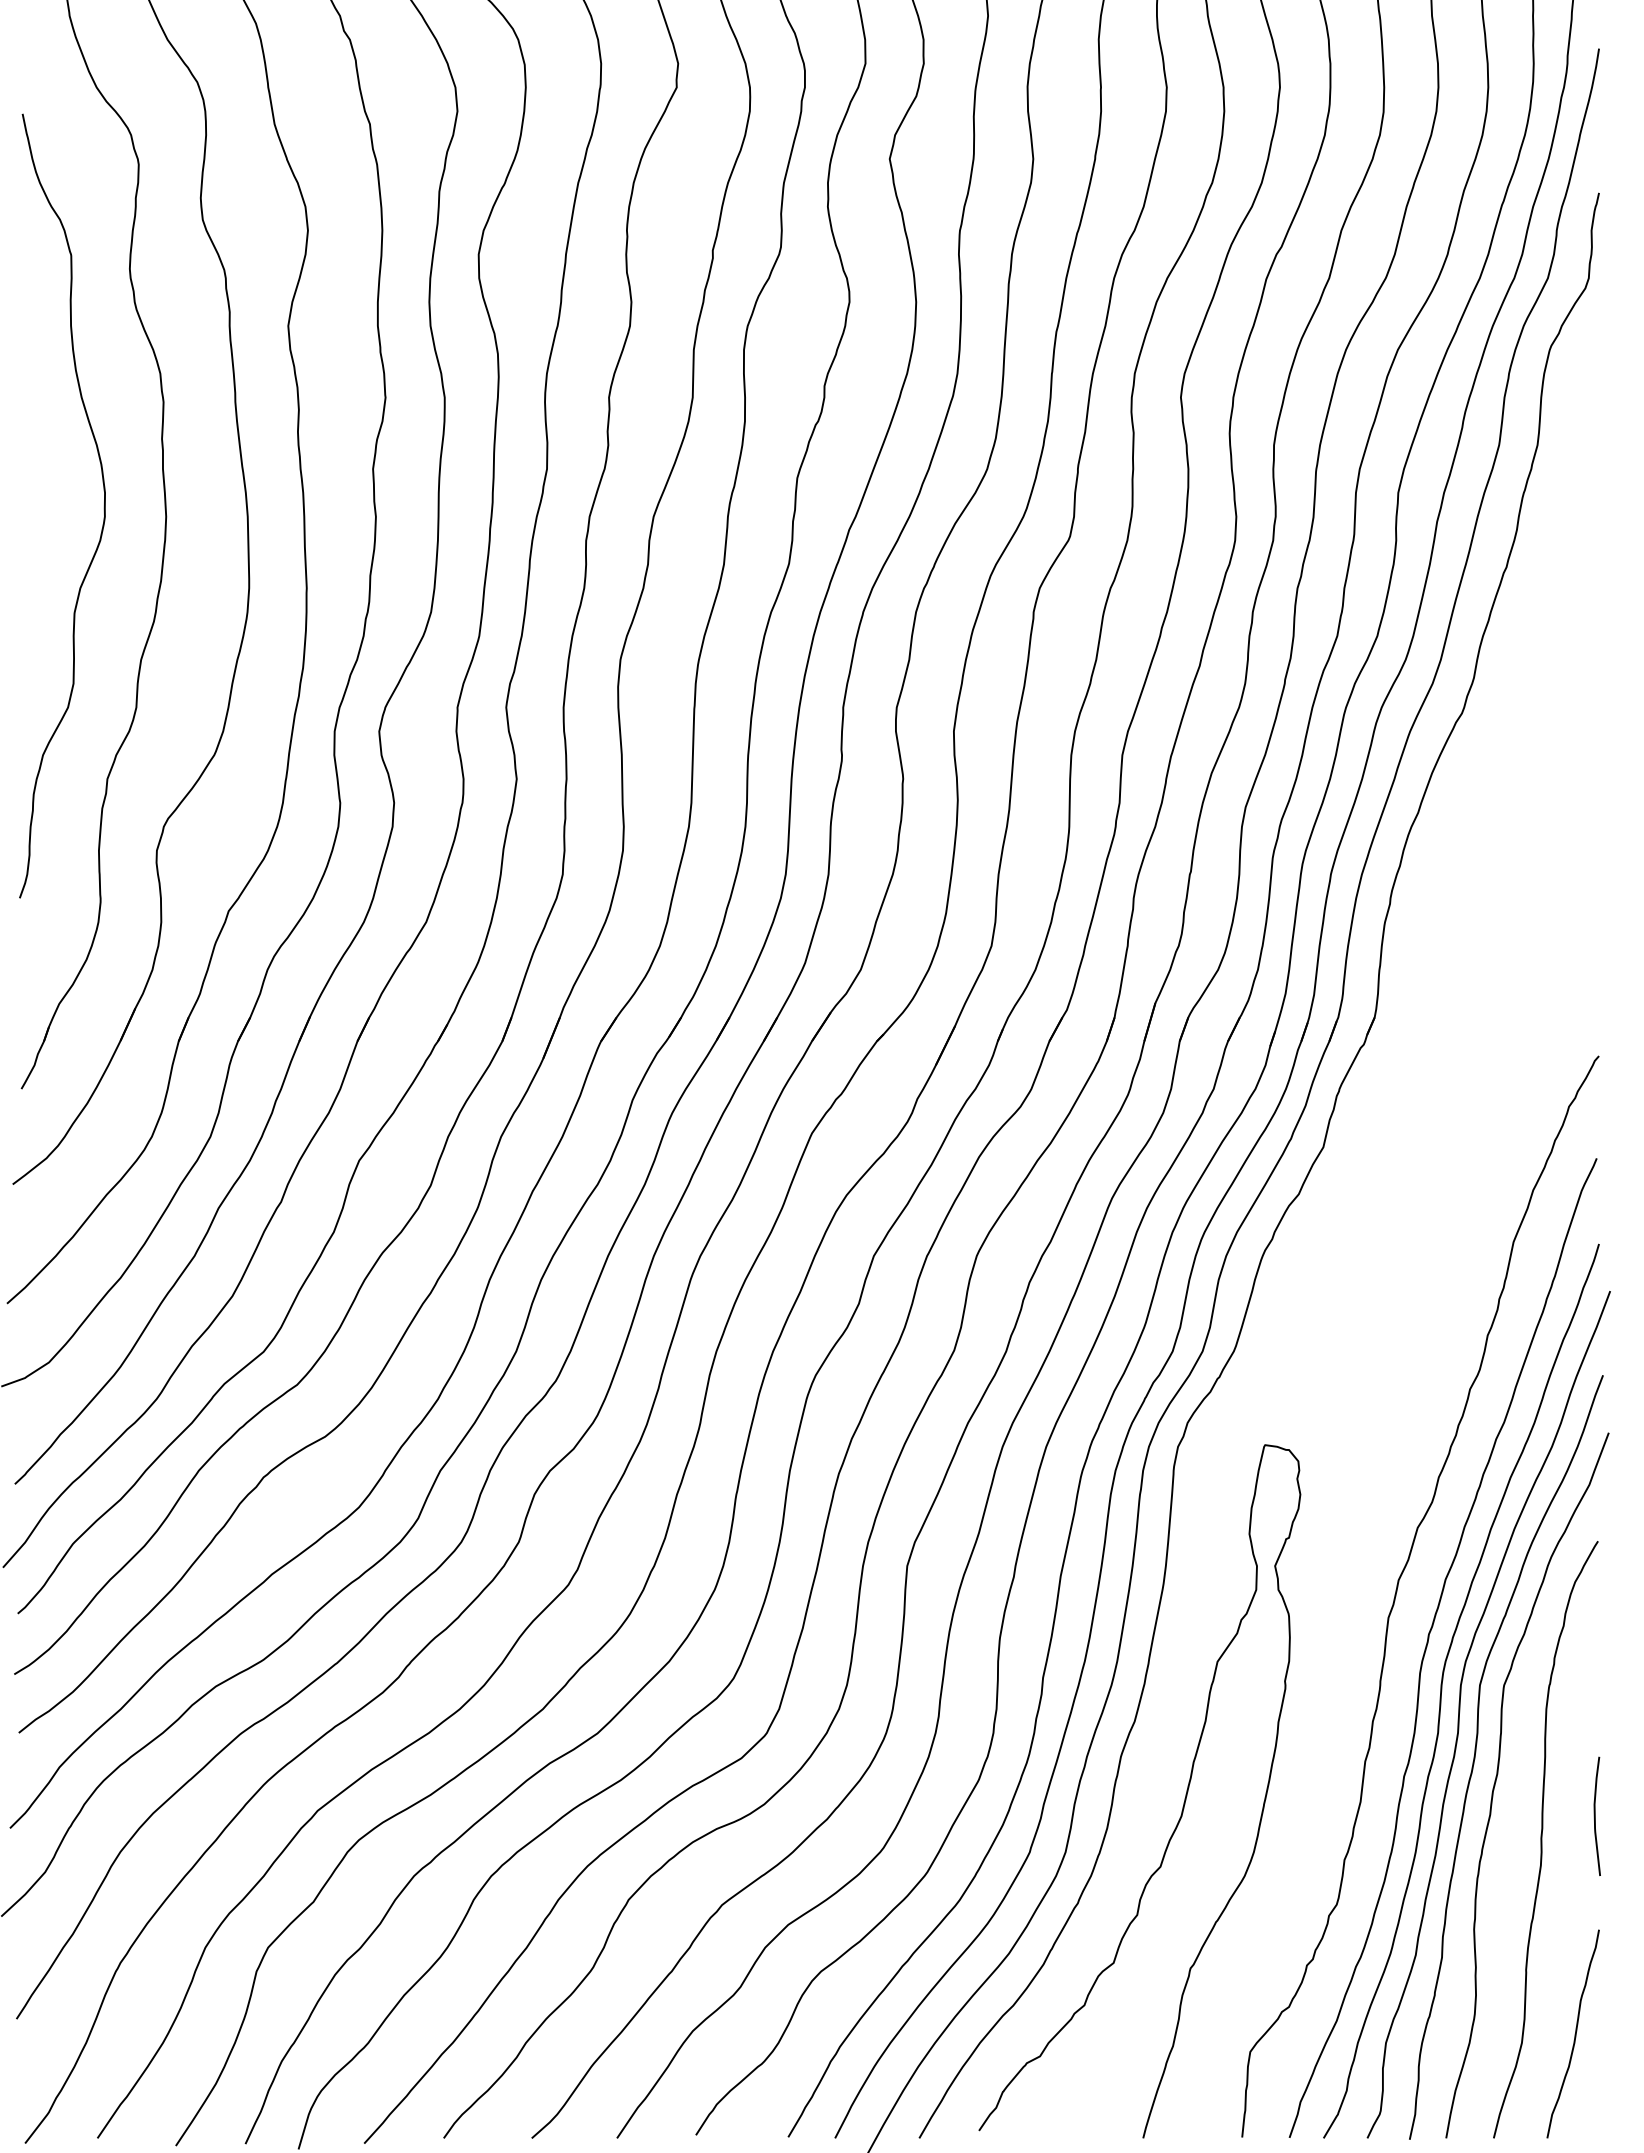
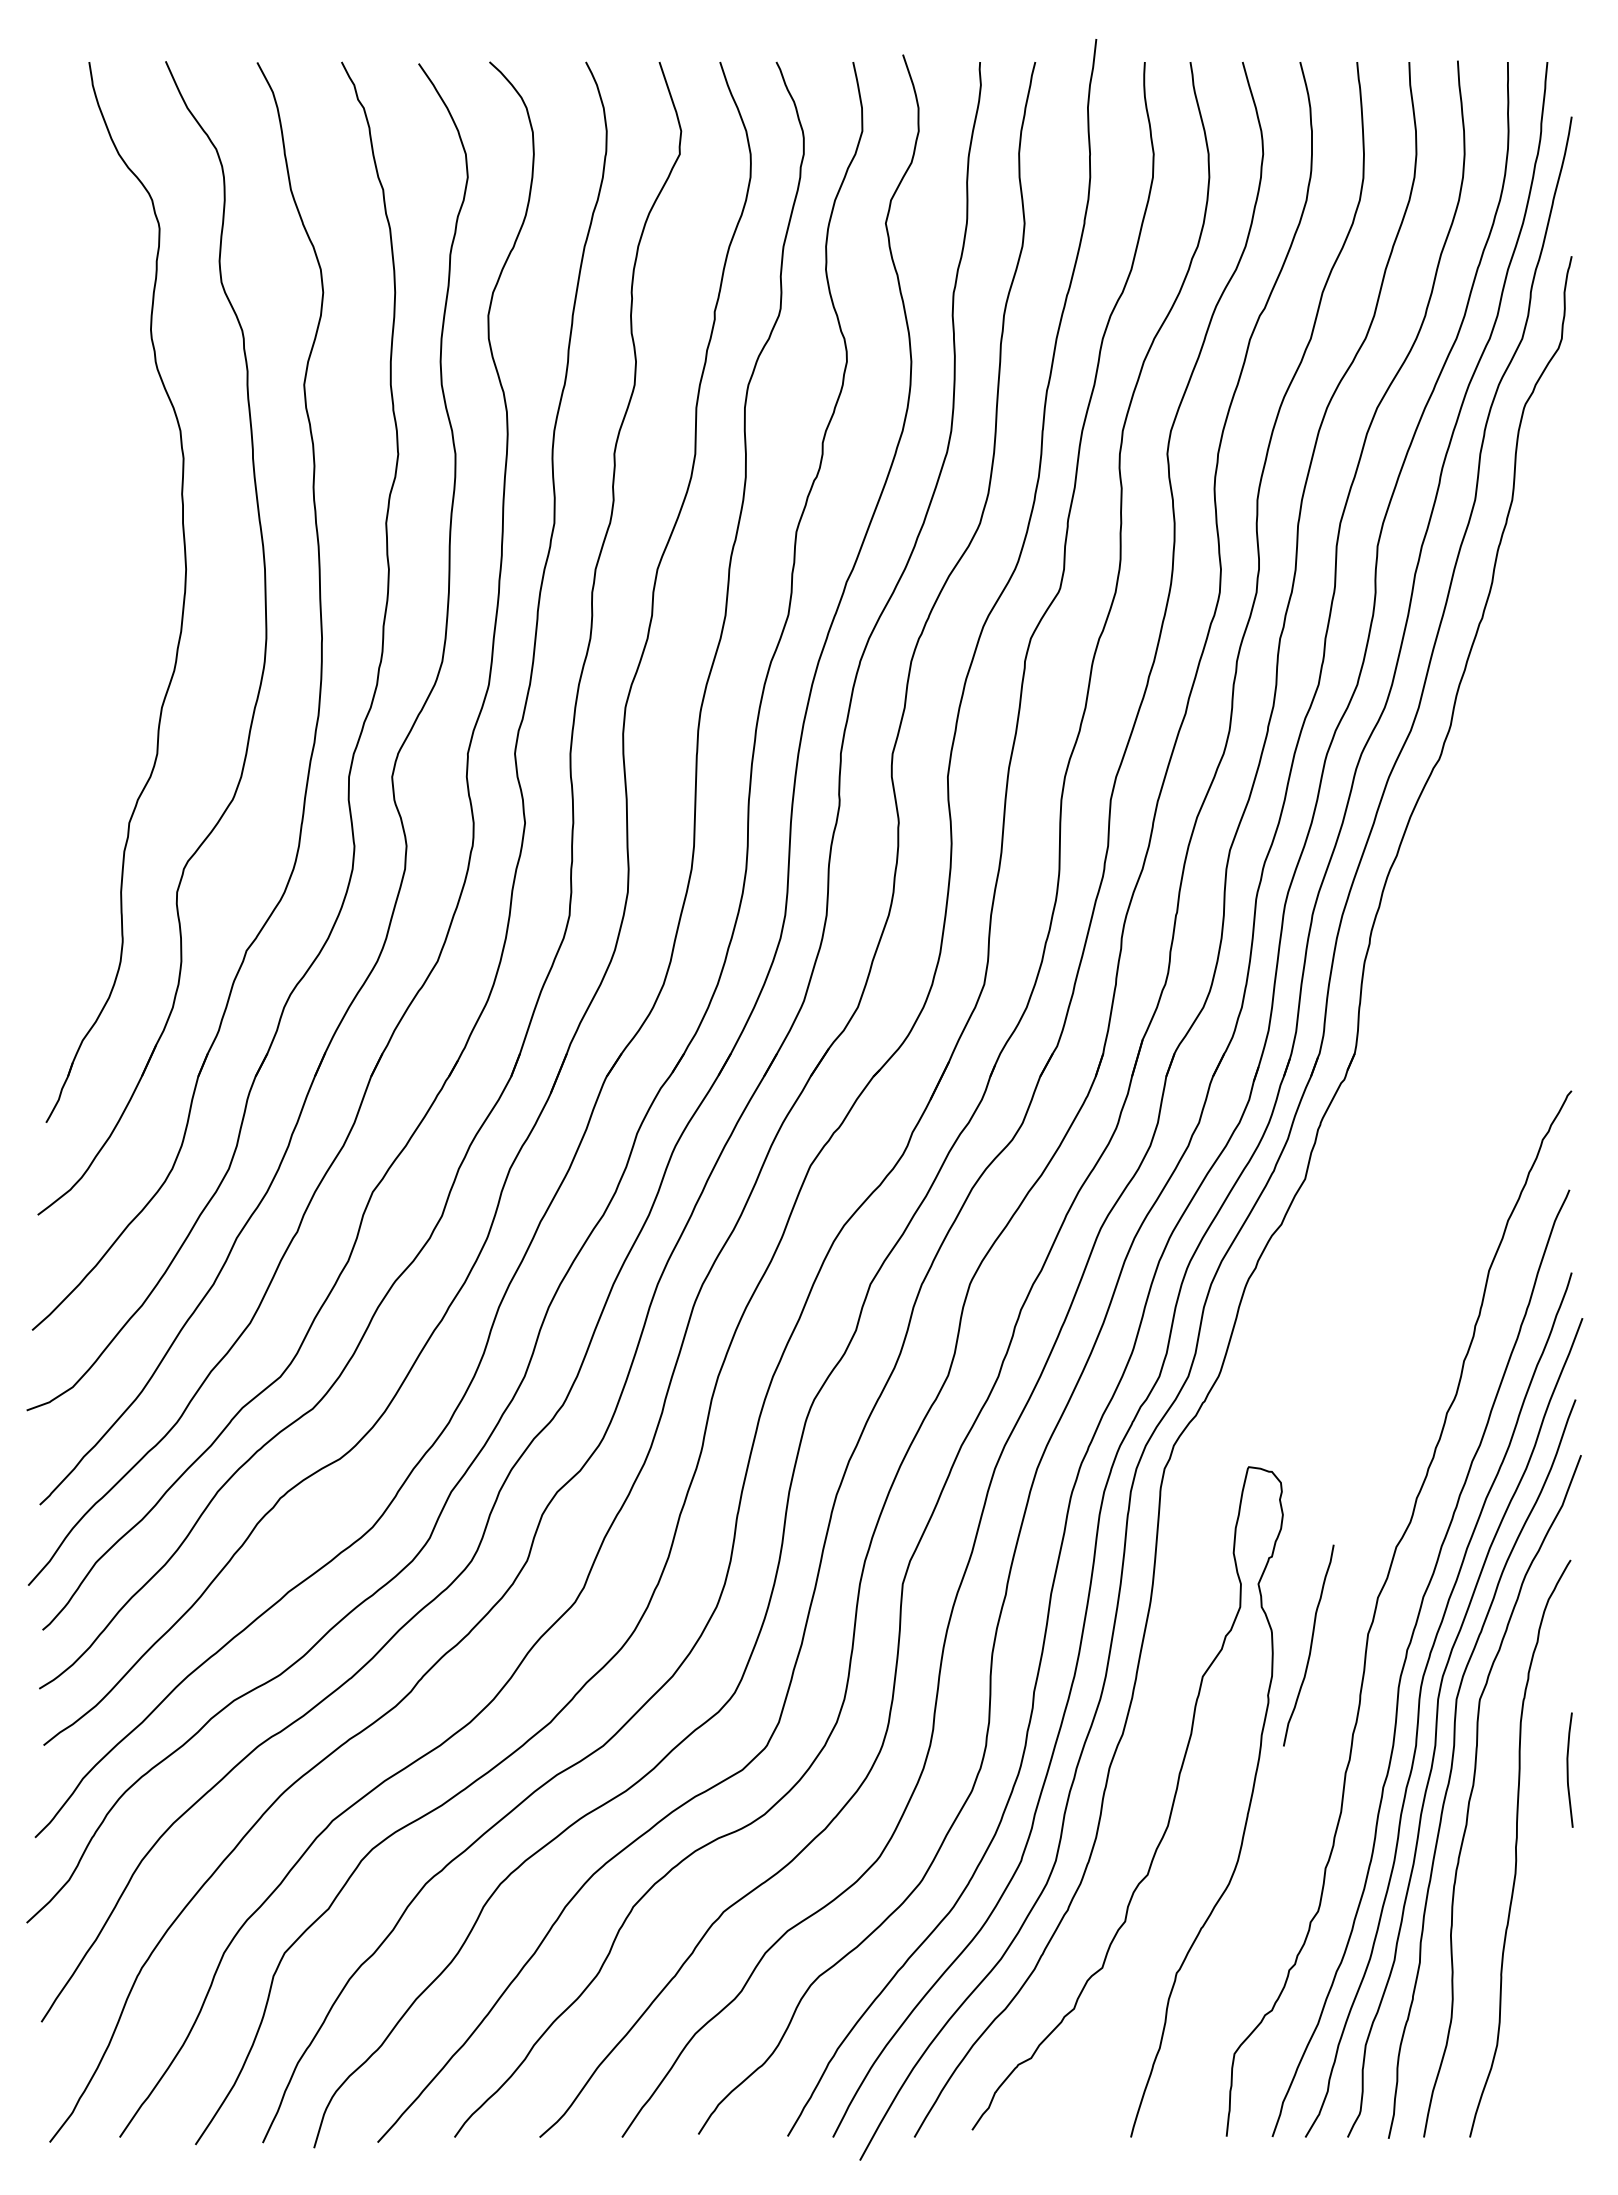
curve: (103, 505) -> (125, 558), removed
curve: (1595, 1815) -> (1568, 1769), moved
curve: (1575, 2033) -> (1310, 1645), moved

